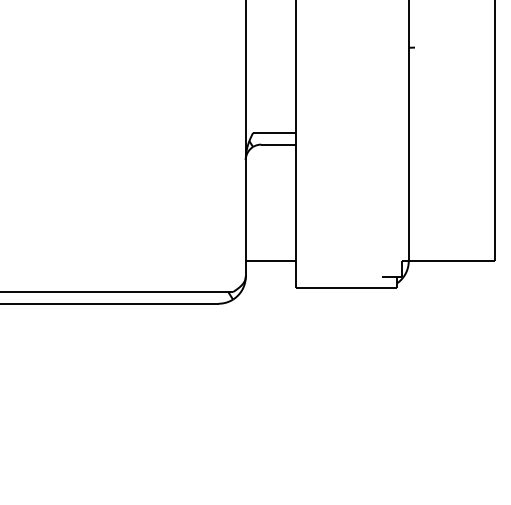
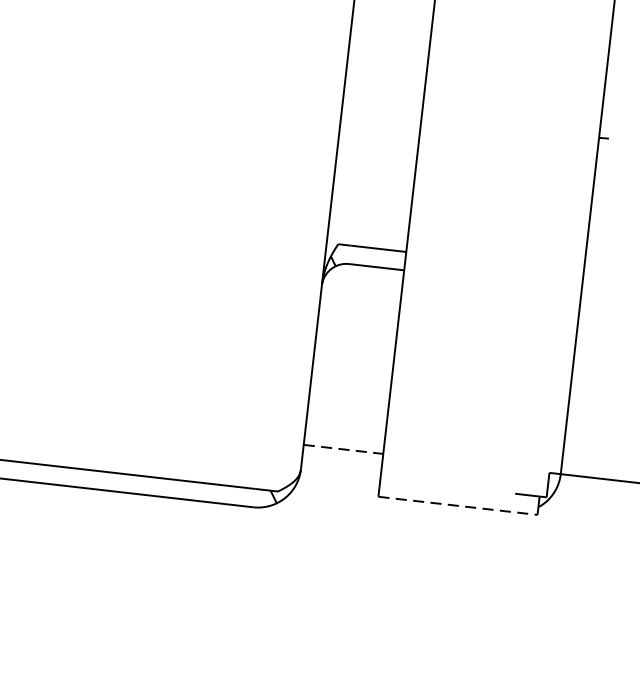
line: (271, 261) -> (344, 450), solid -> dashed
line: (347, 288) -> (459, 506), solid -> dashed

